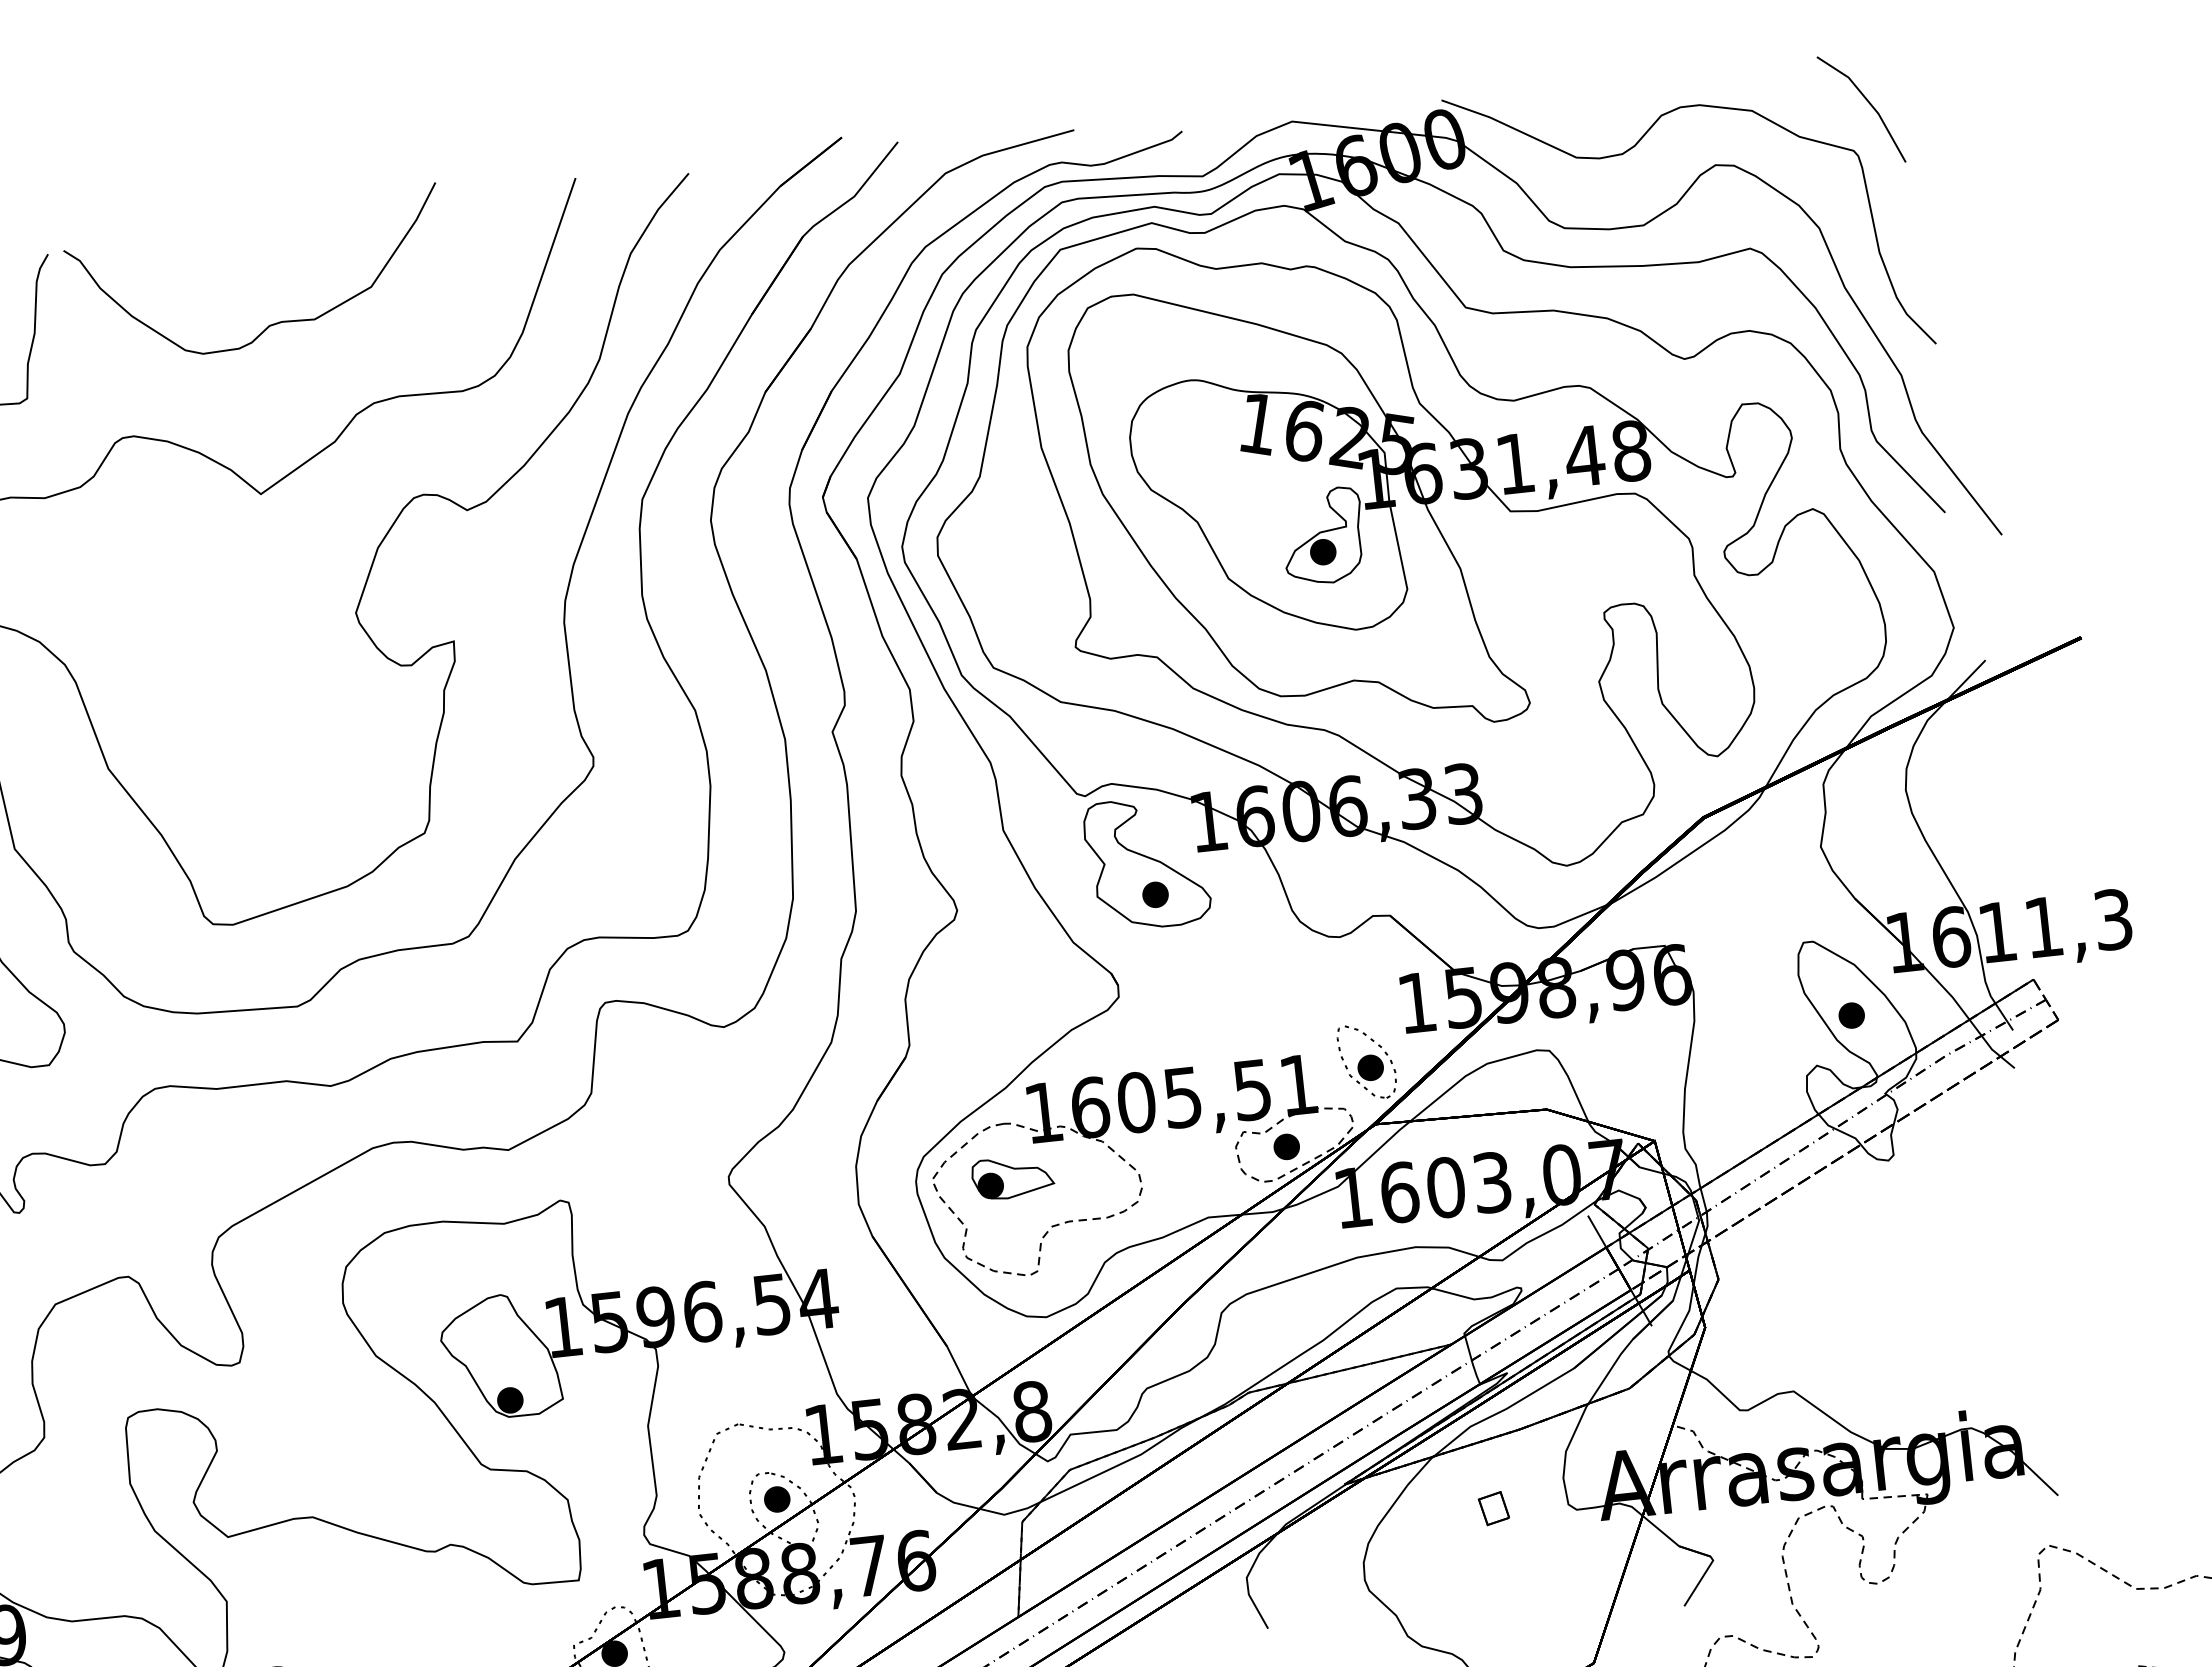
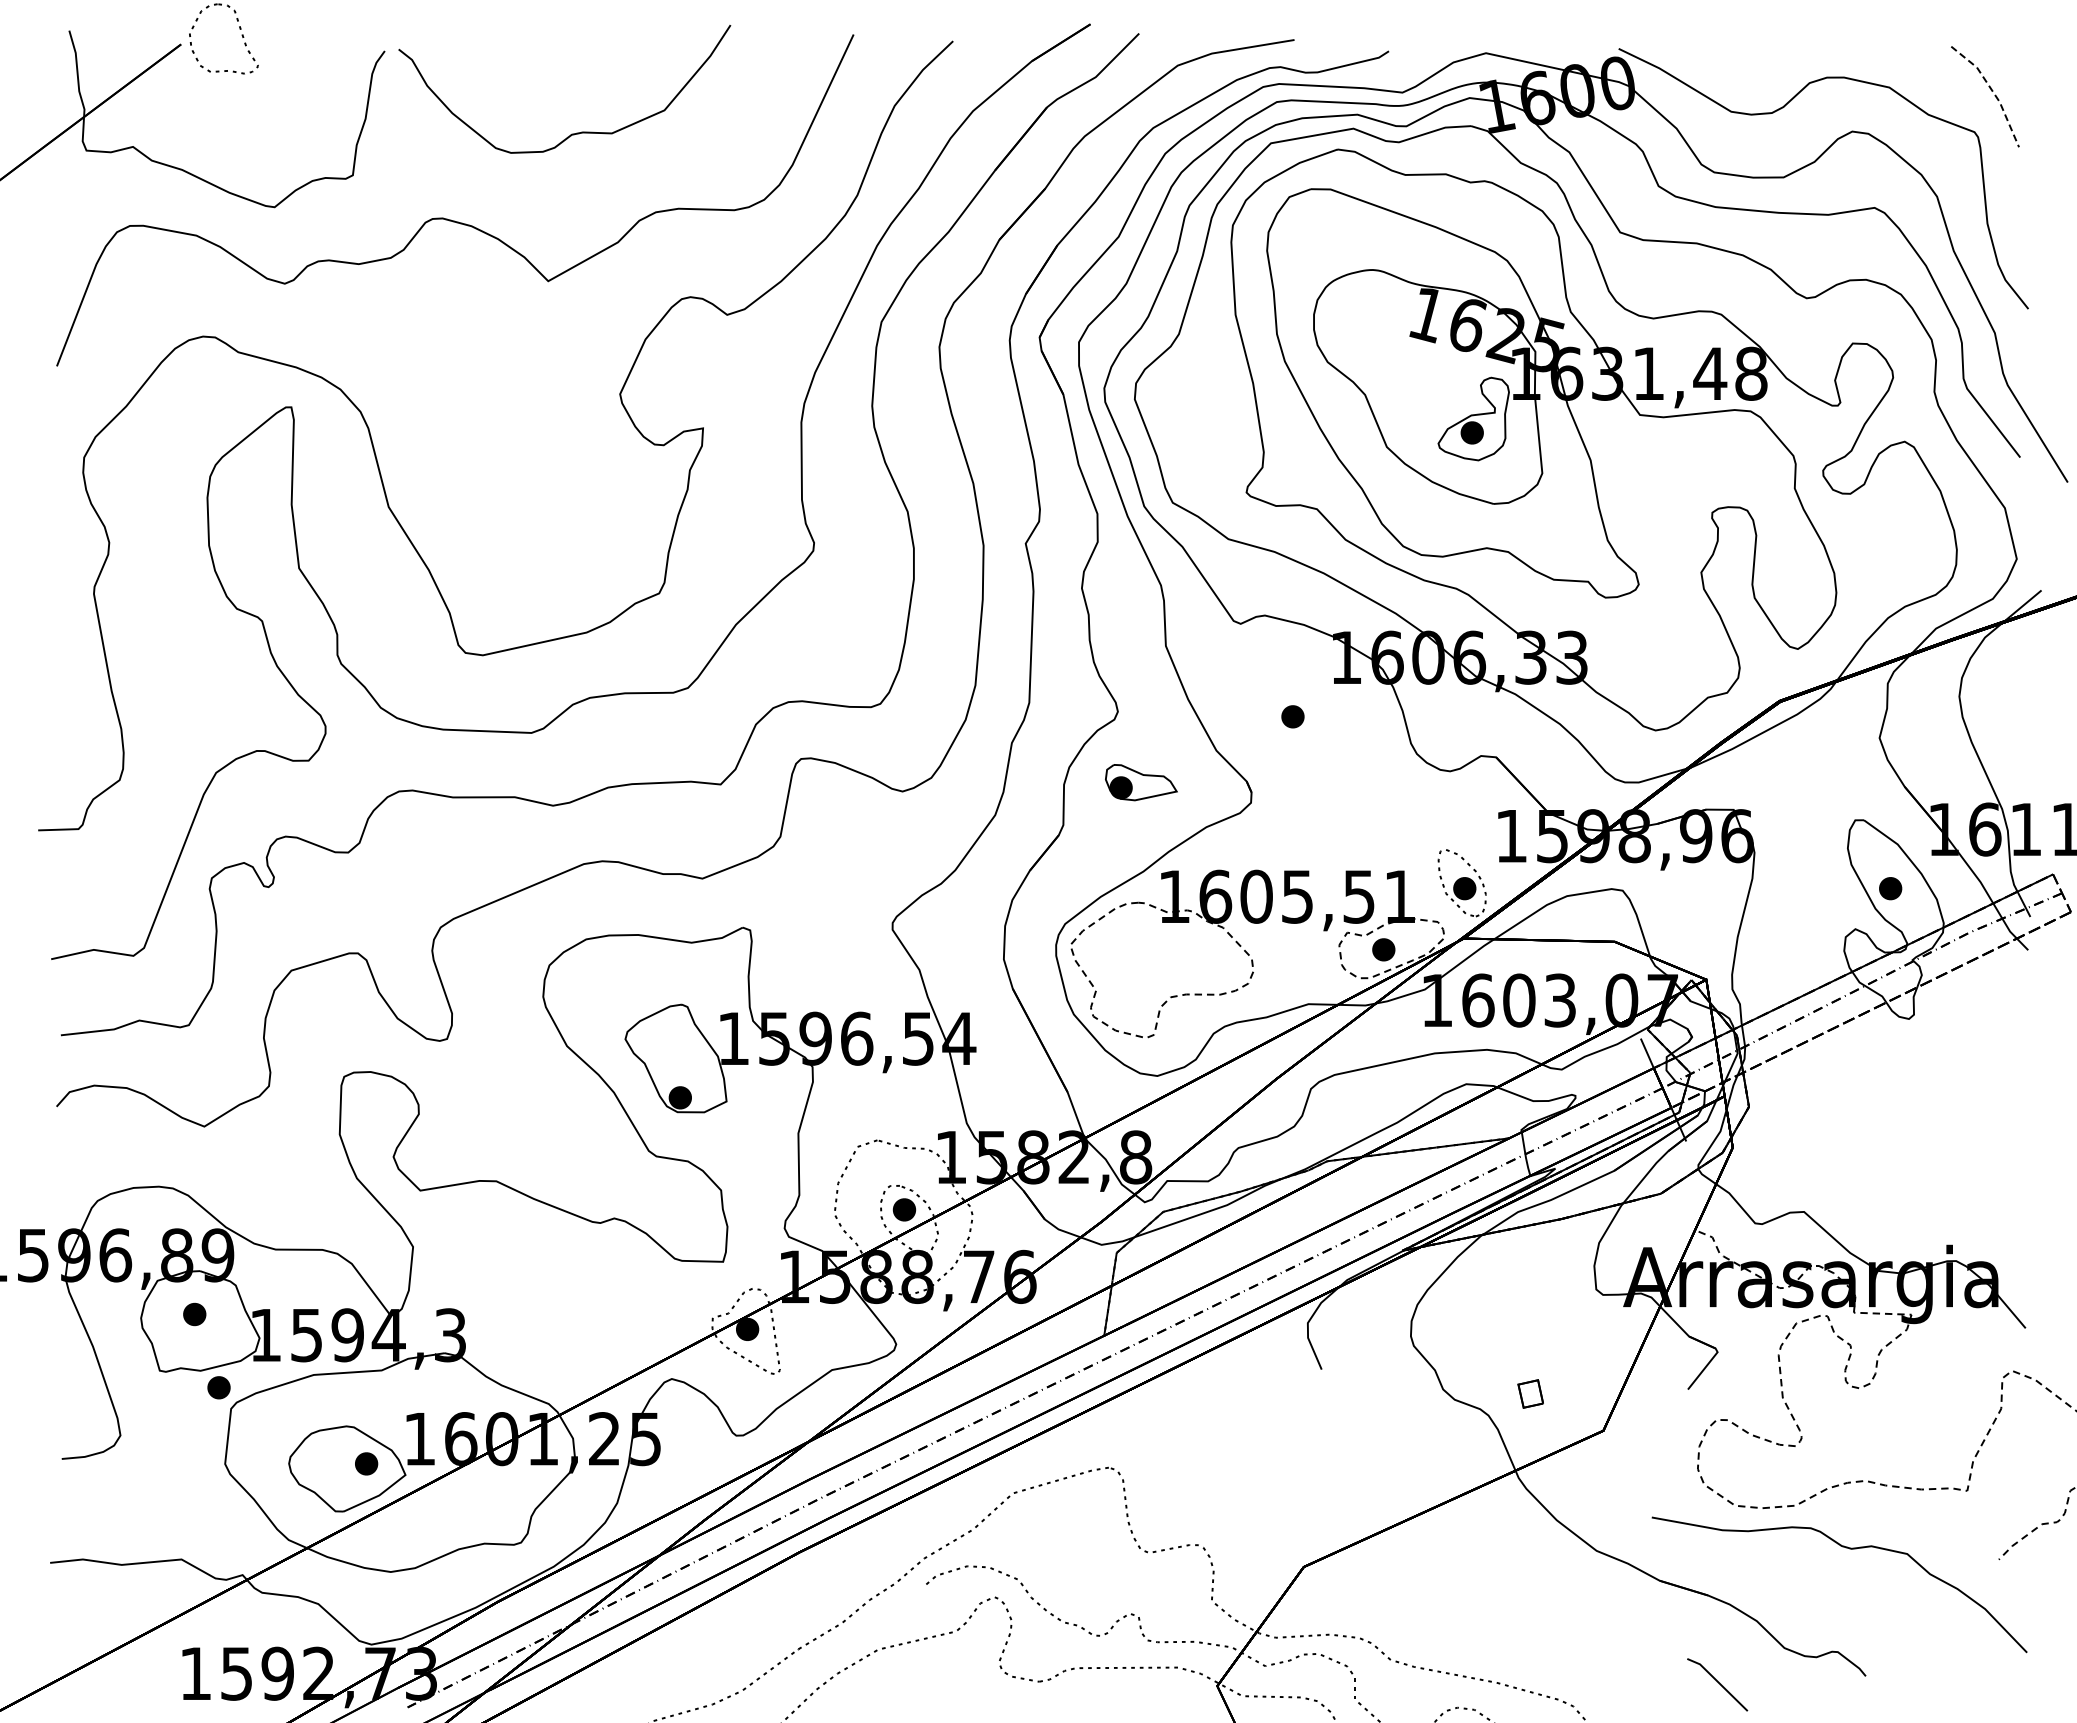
line: (1868, 102) -> (1992, 91), solid -> dashed
part: (1147, 863) -> (1288, 688), removed
part: (1013, 1177) -> (1141, 782), moved
part: (1493, 1508) -> (1530, 1393), moved

